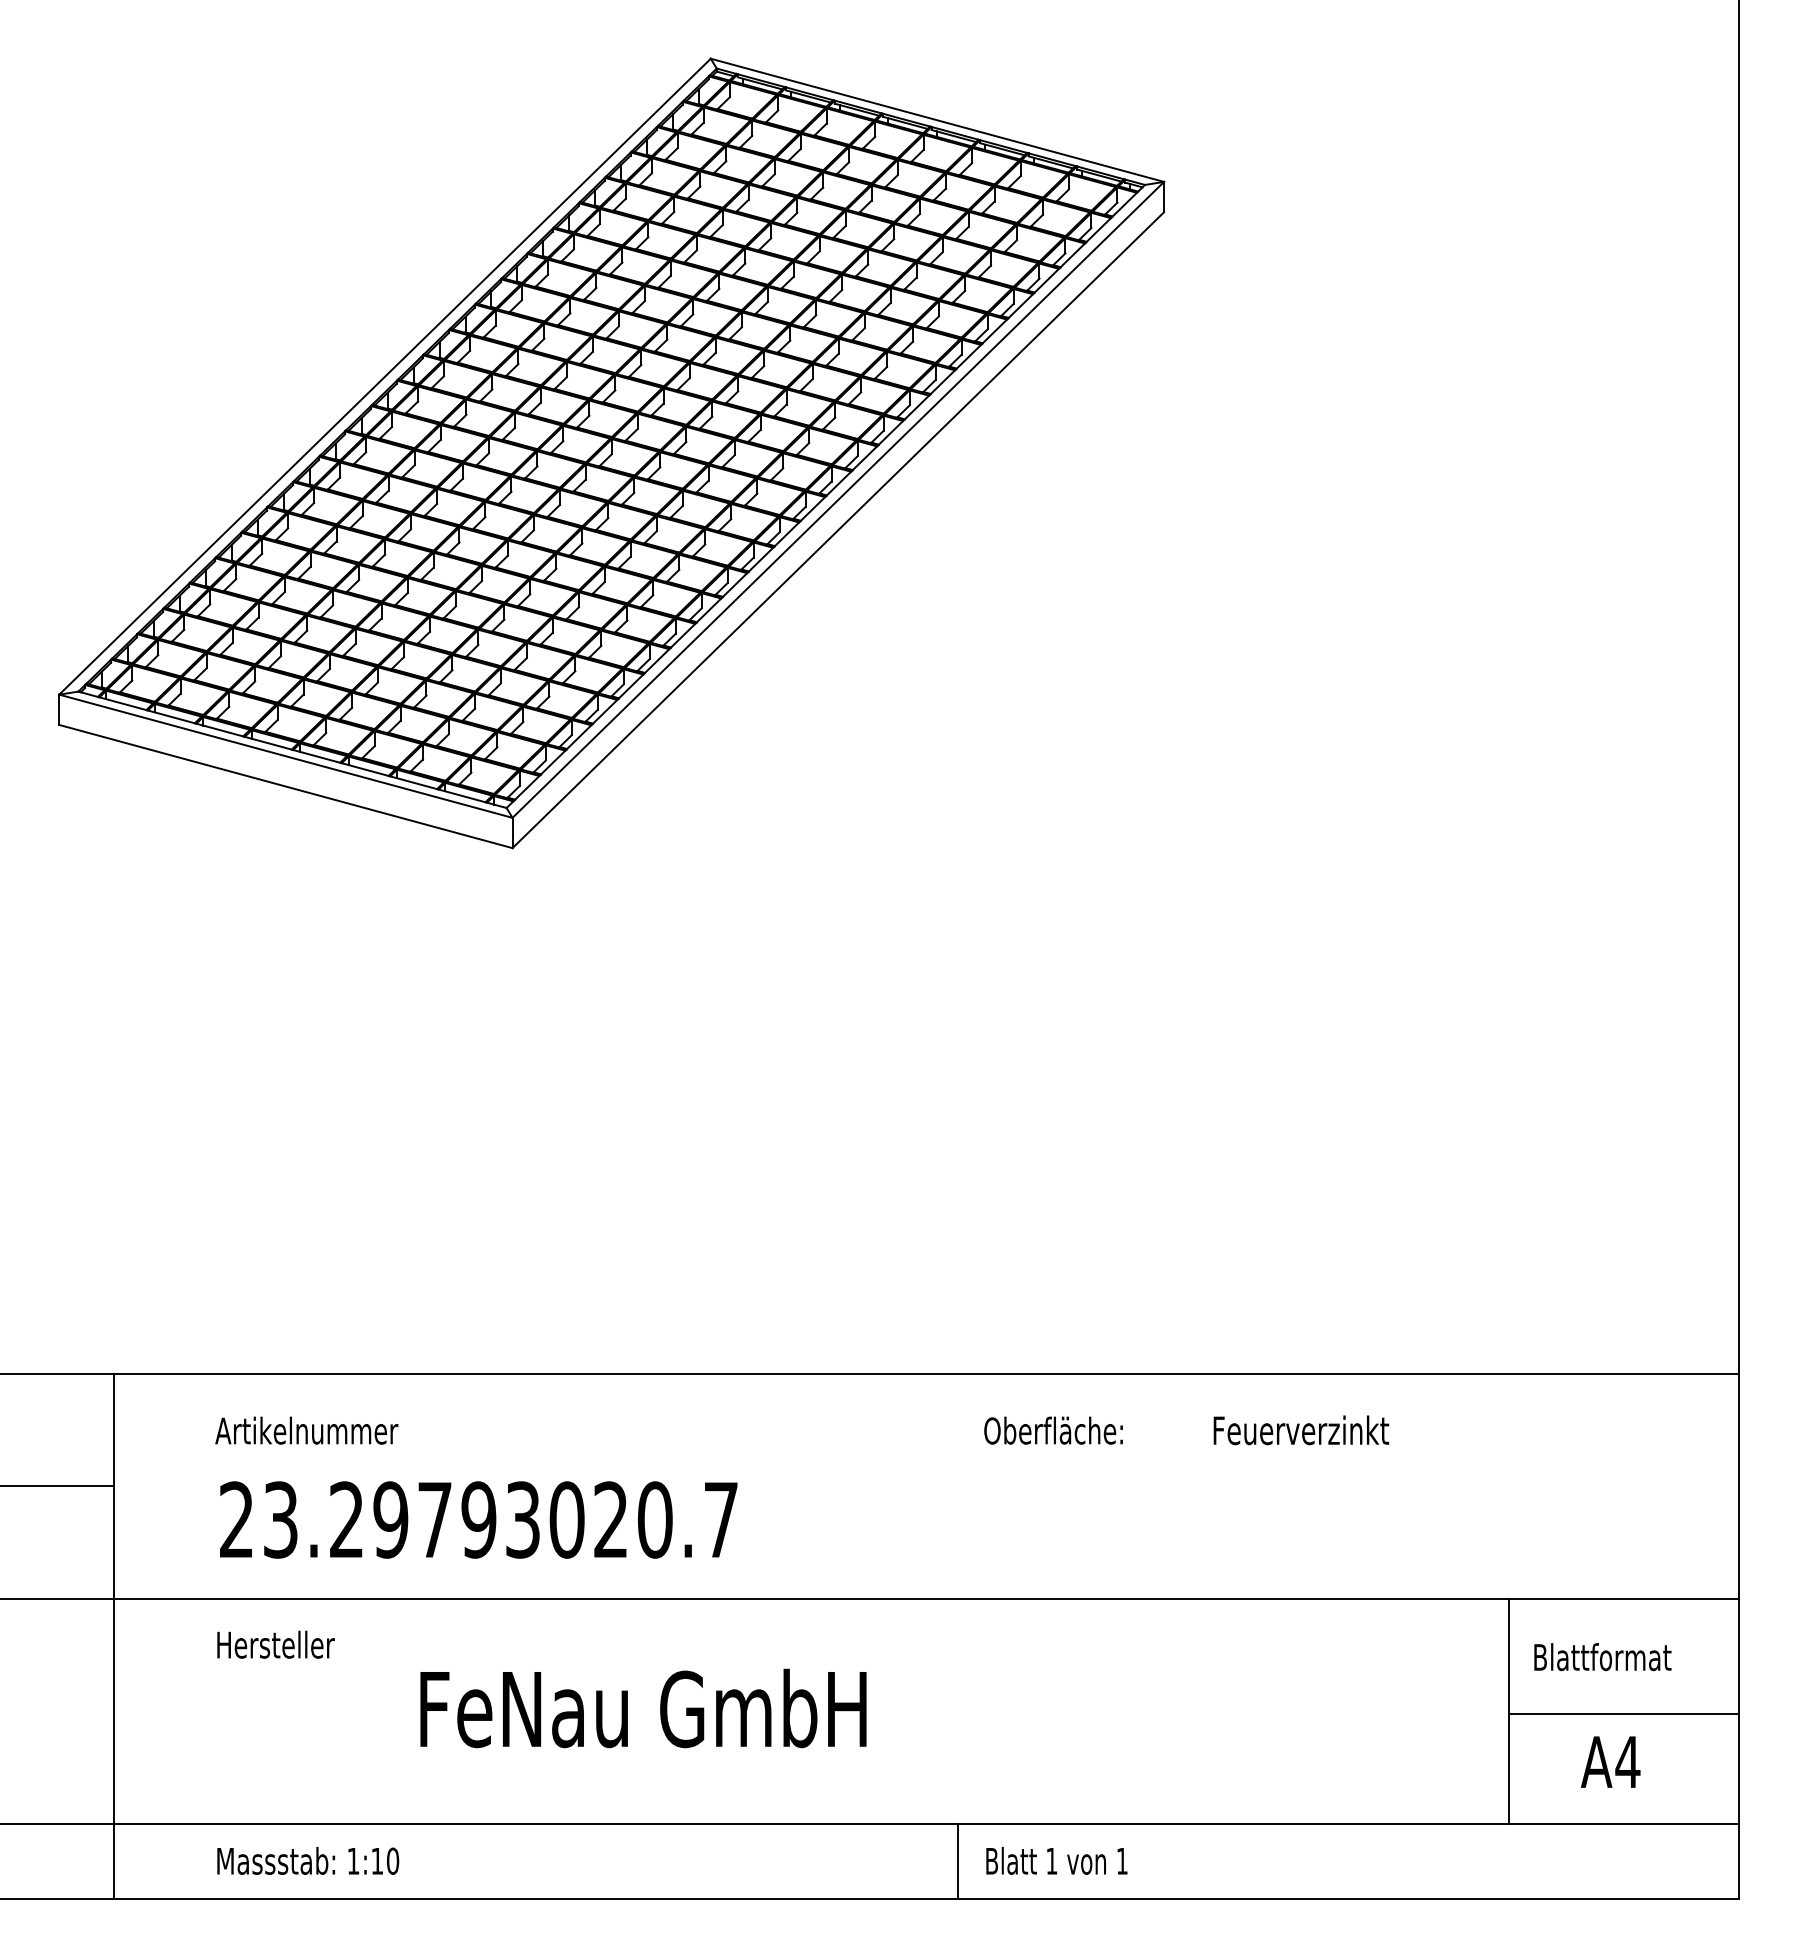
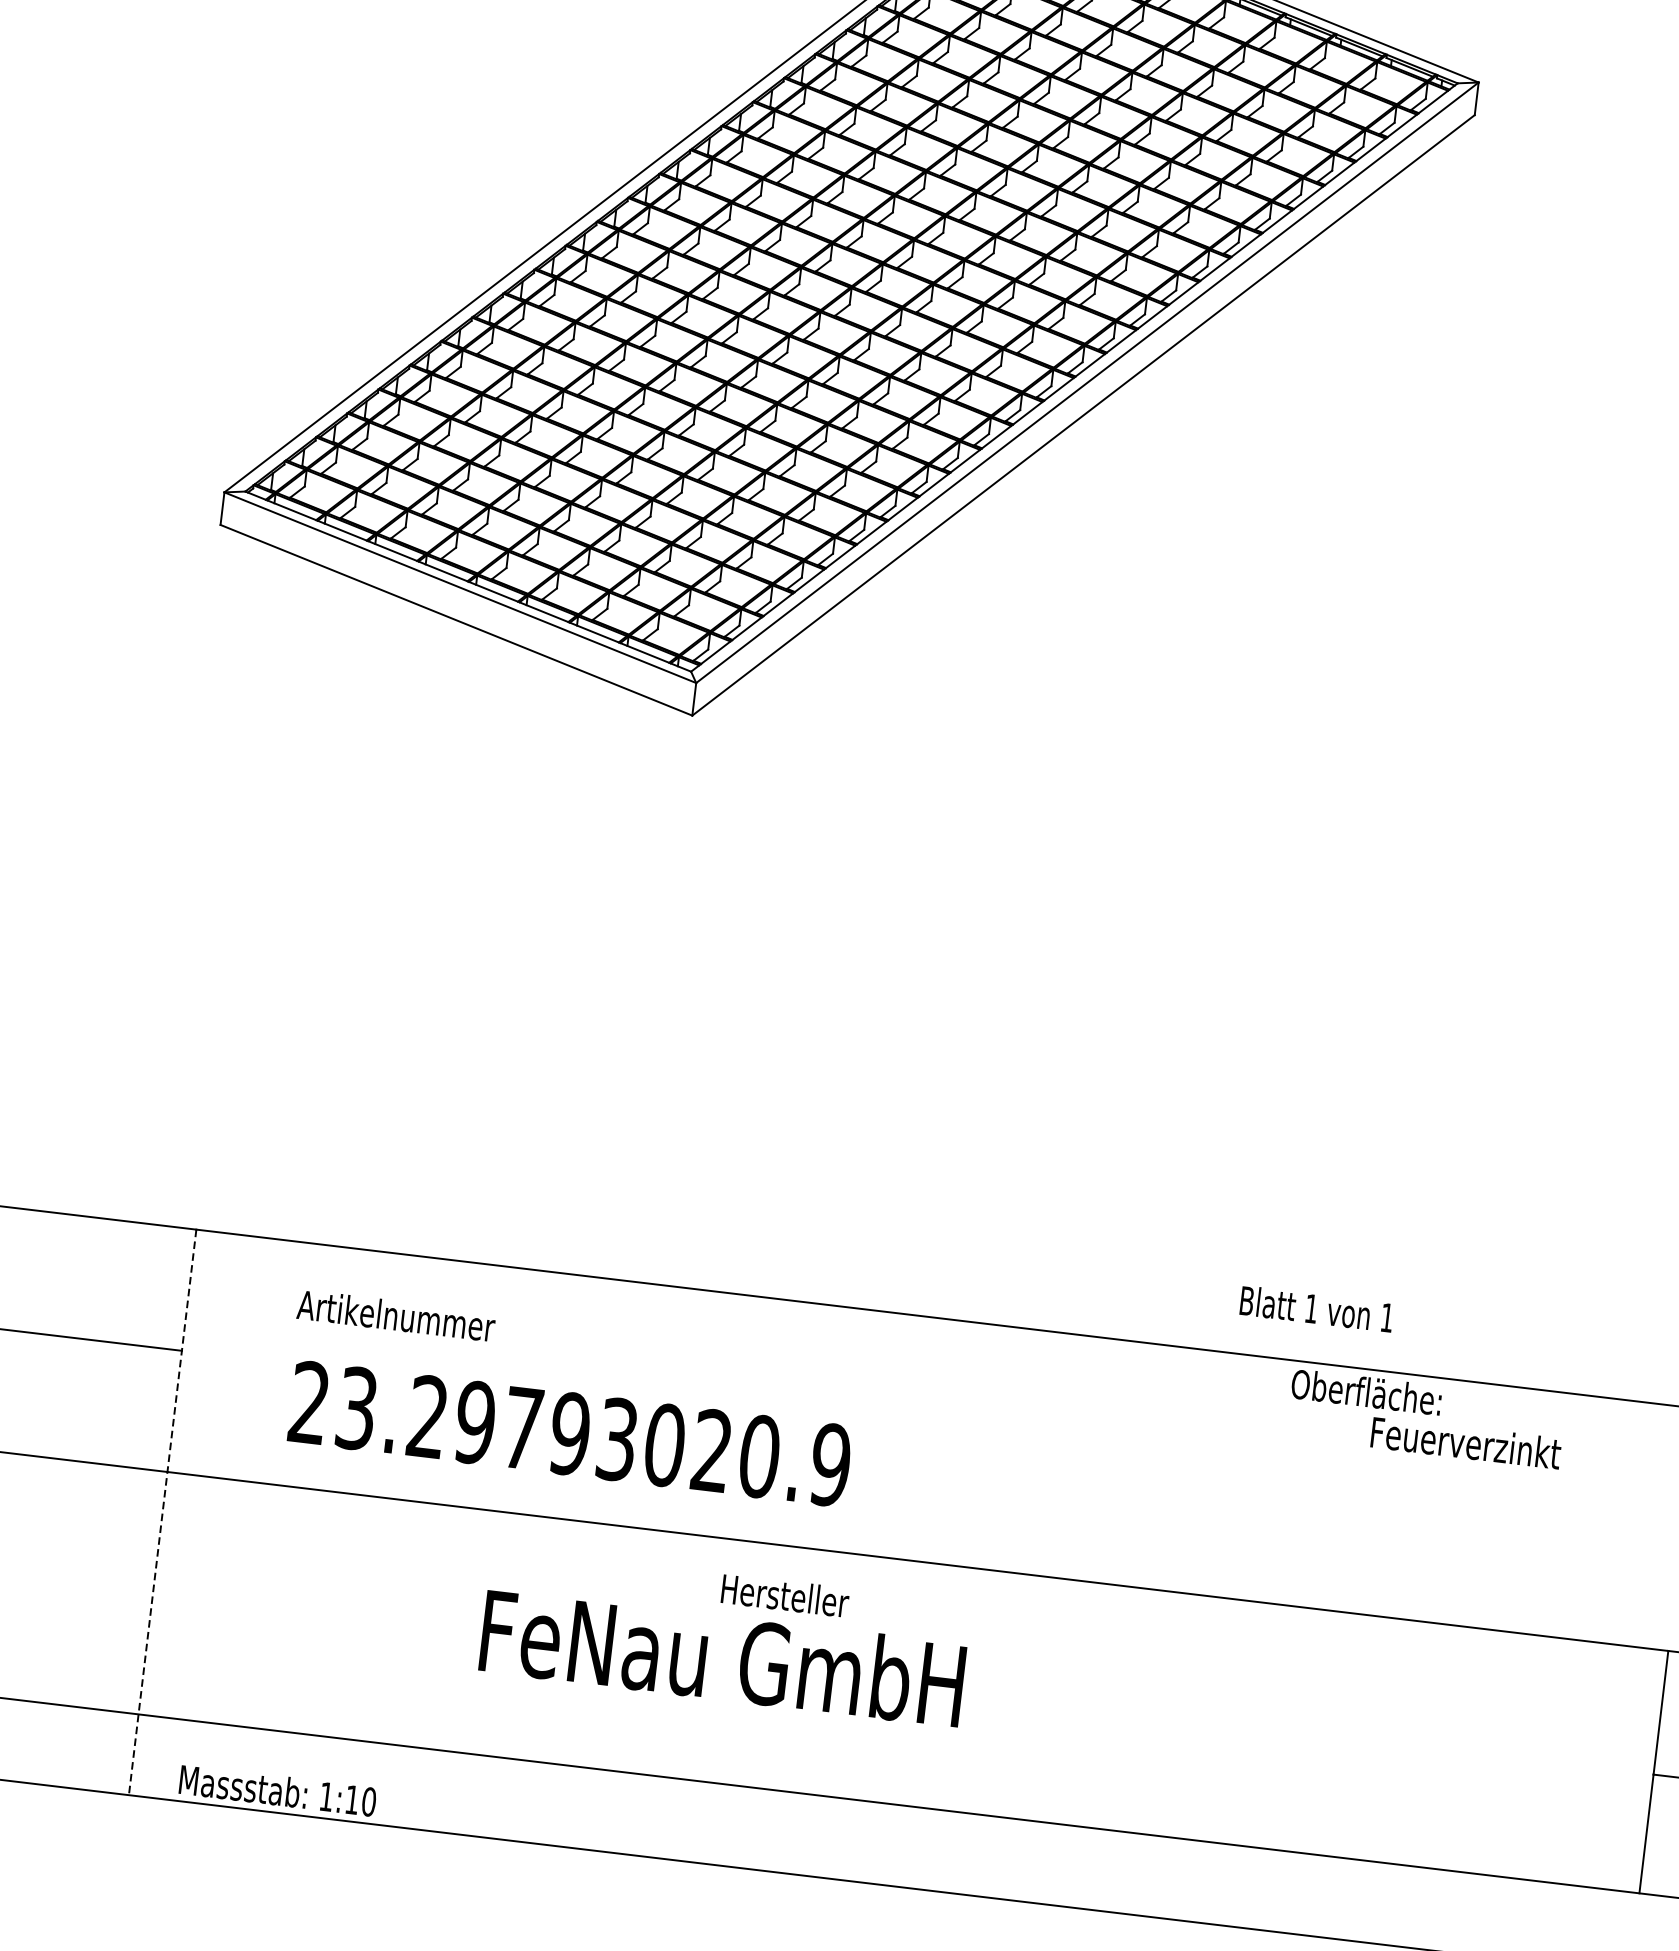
text: (1053, 1430) -> (1366, 1392), moved
text: (720, 1519) -> (829, 1464), 23.29793020.7 -> 23.29793020.9
line: (114, 1636) -> (163, 1512), solid -> dashed
text: (275, 1644) -> (784, 1595), moved
text: (308, 1860) -> (278, 1790), moved
text: (1056, 1860) -> (1316, 1308), moved
line: (958, 1861) -> (1042, 1862), removed

